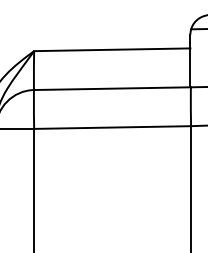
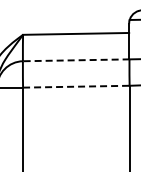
line: (111, 88) -> (75, 60), solid -> dashed
line: (112, 127) -> (76, 86), solid -> dashed

